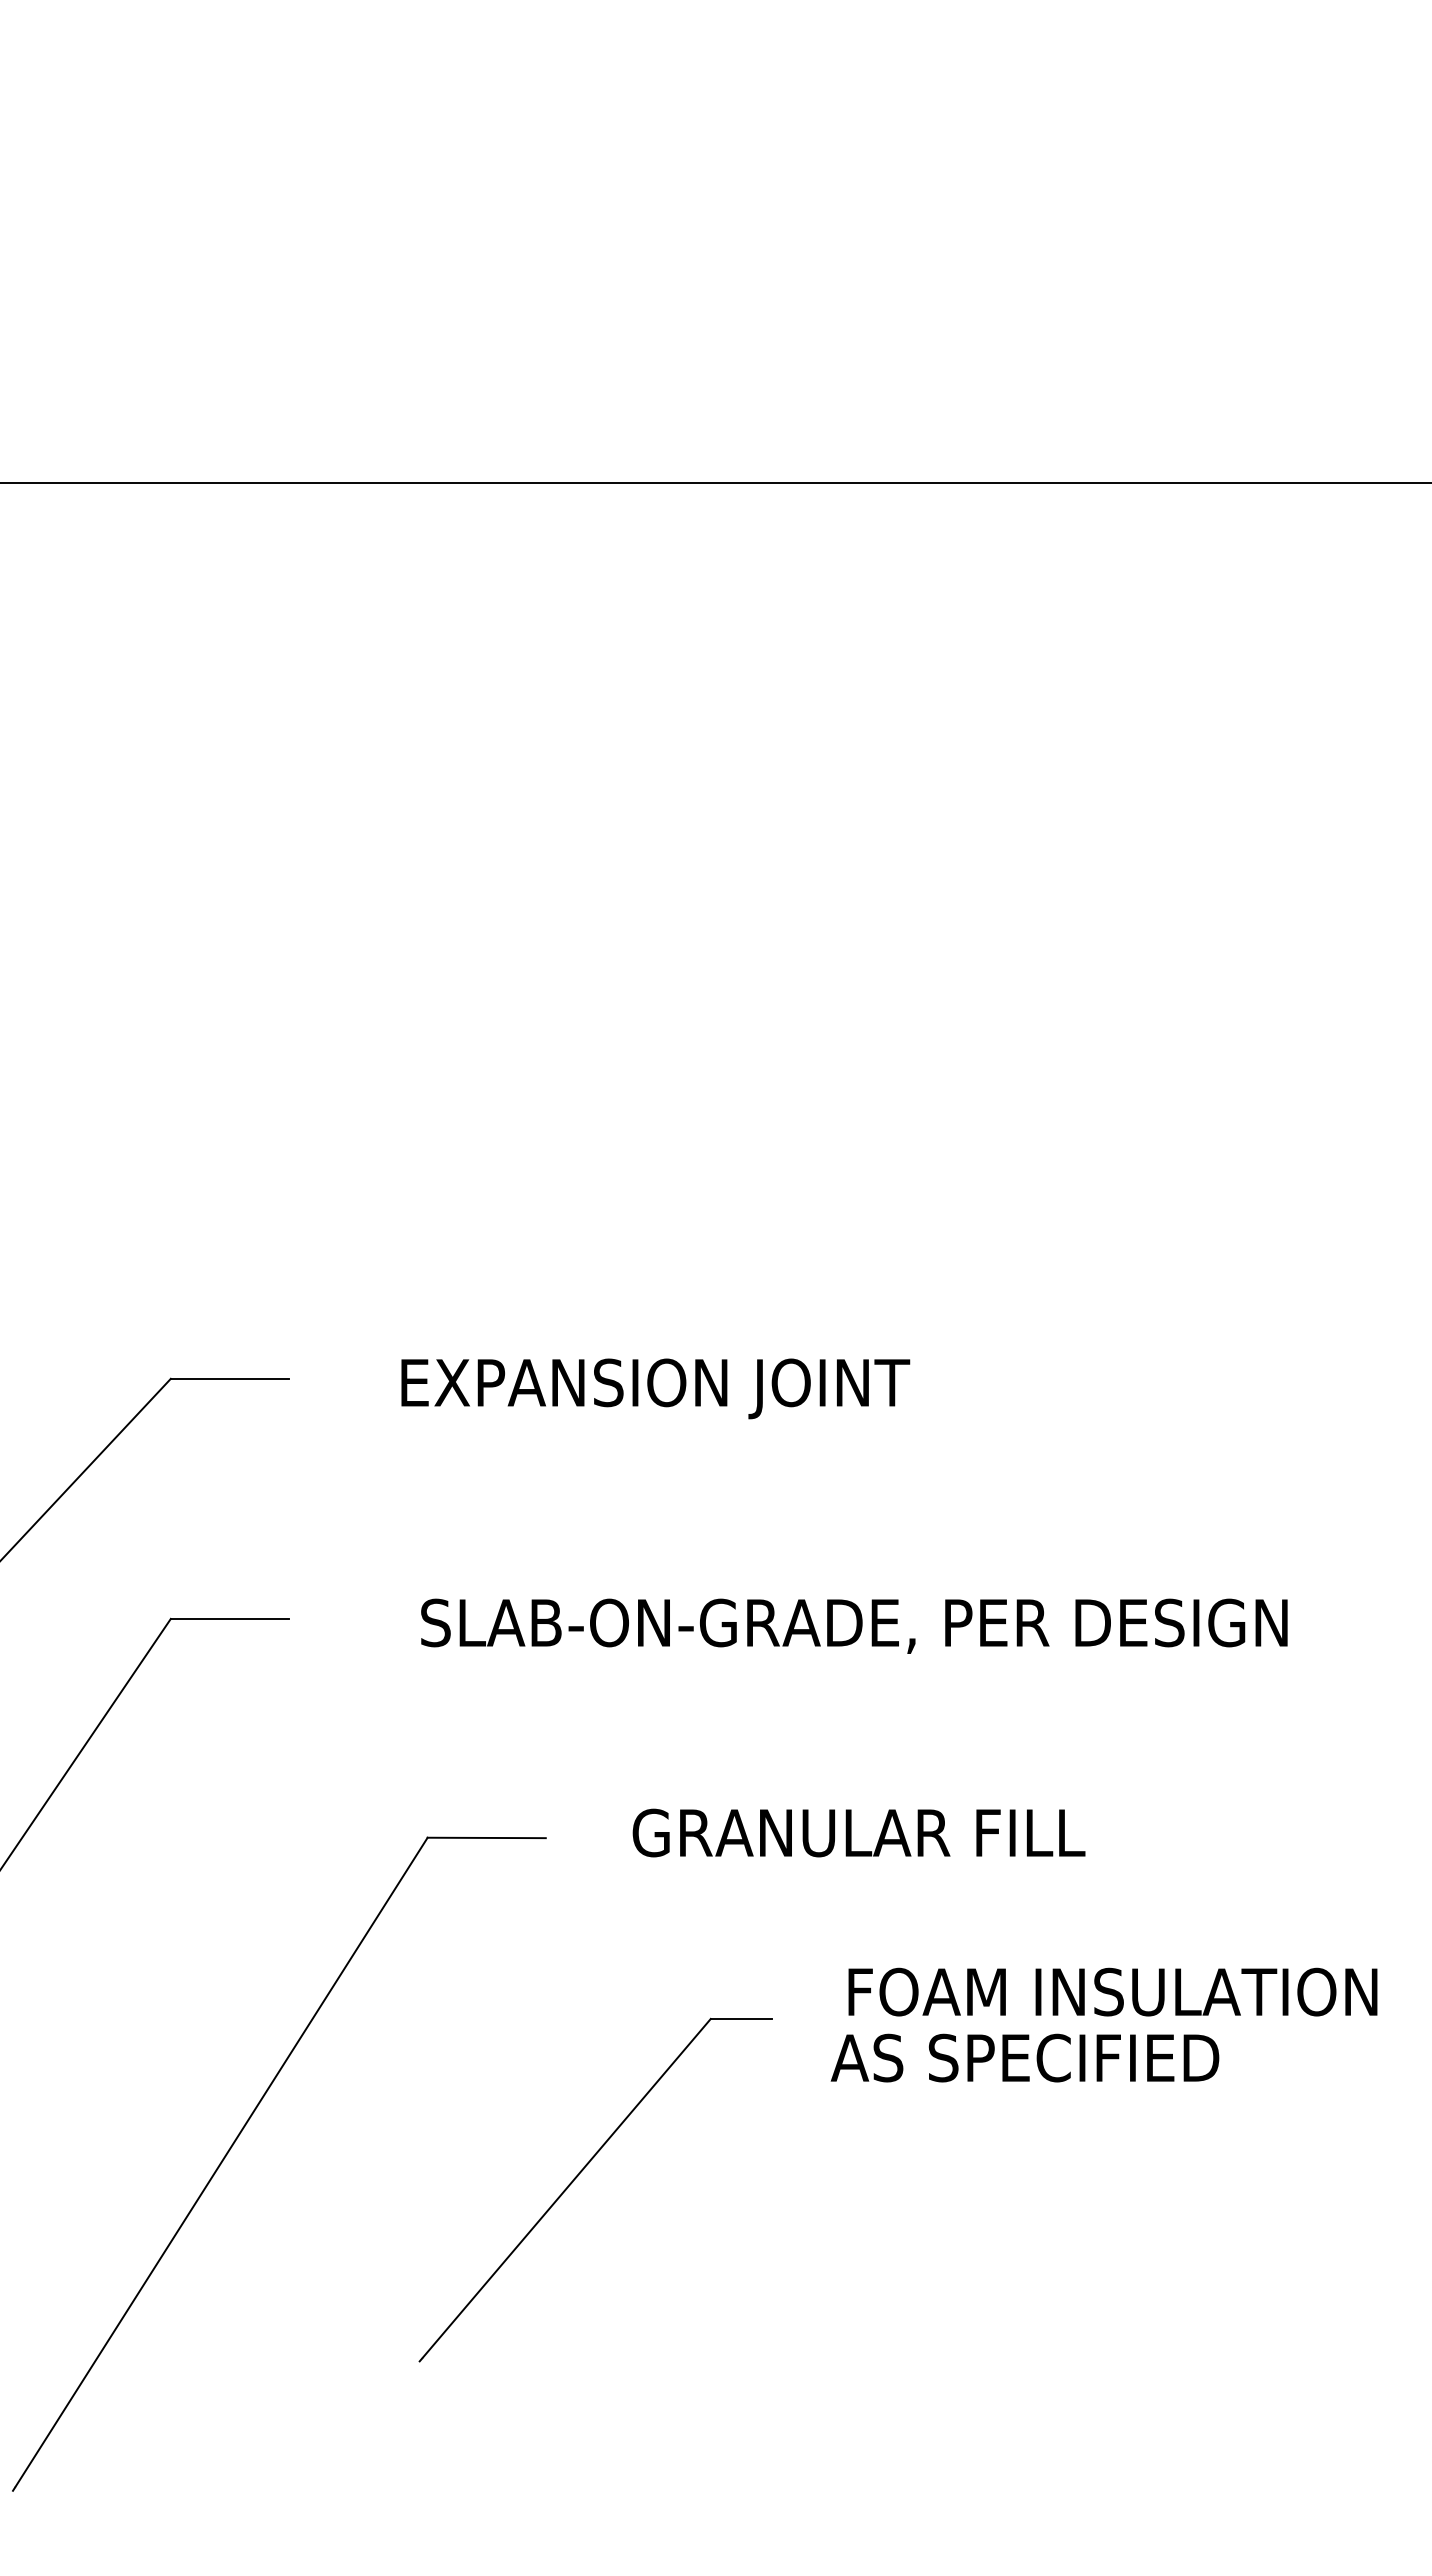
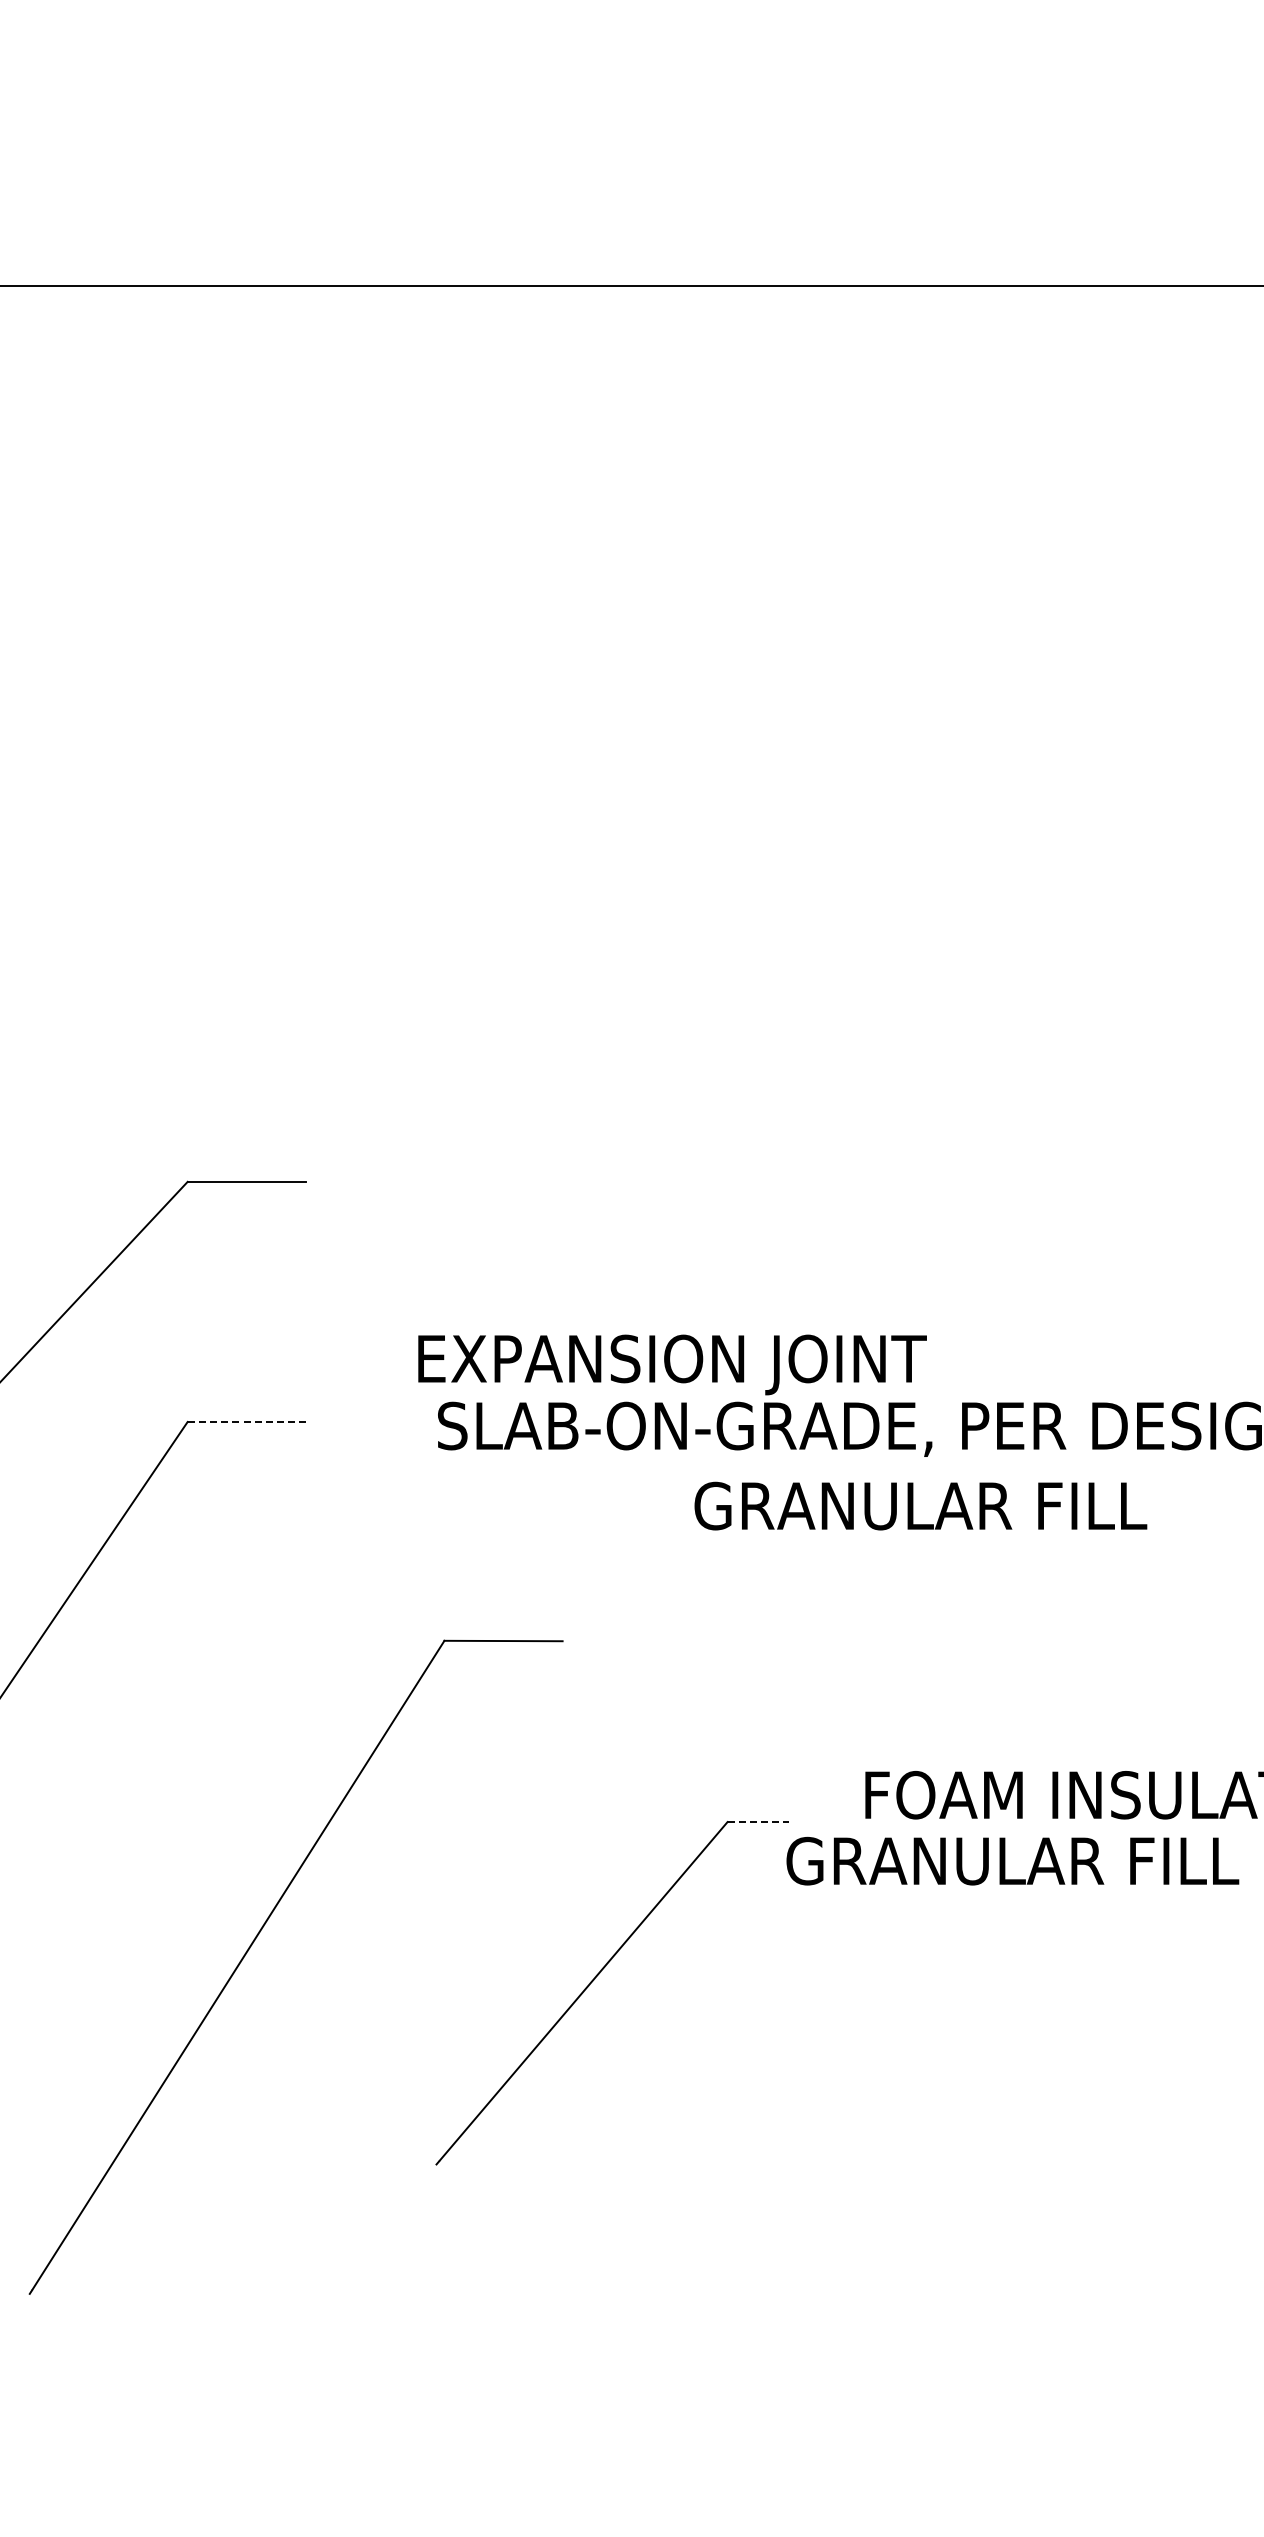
text: (655, 1388) -> (672, 1364), moved
line: (230, 1618) -> (247, 1421), solid -> dashed
text: (858, 1832) -> (920, 1505), moved
line: (741, 2018) -> (758, 1821), solid -> dashed
text: (995, 2057) -> (1012, 1860), AS SPECIFIED -> GRANULAR FILL

